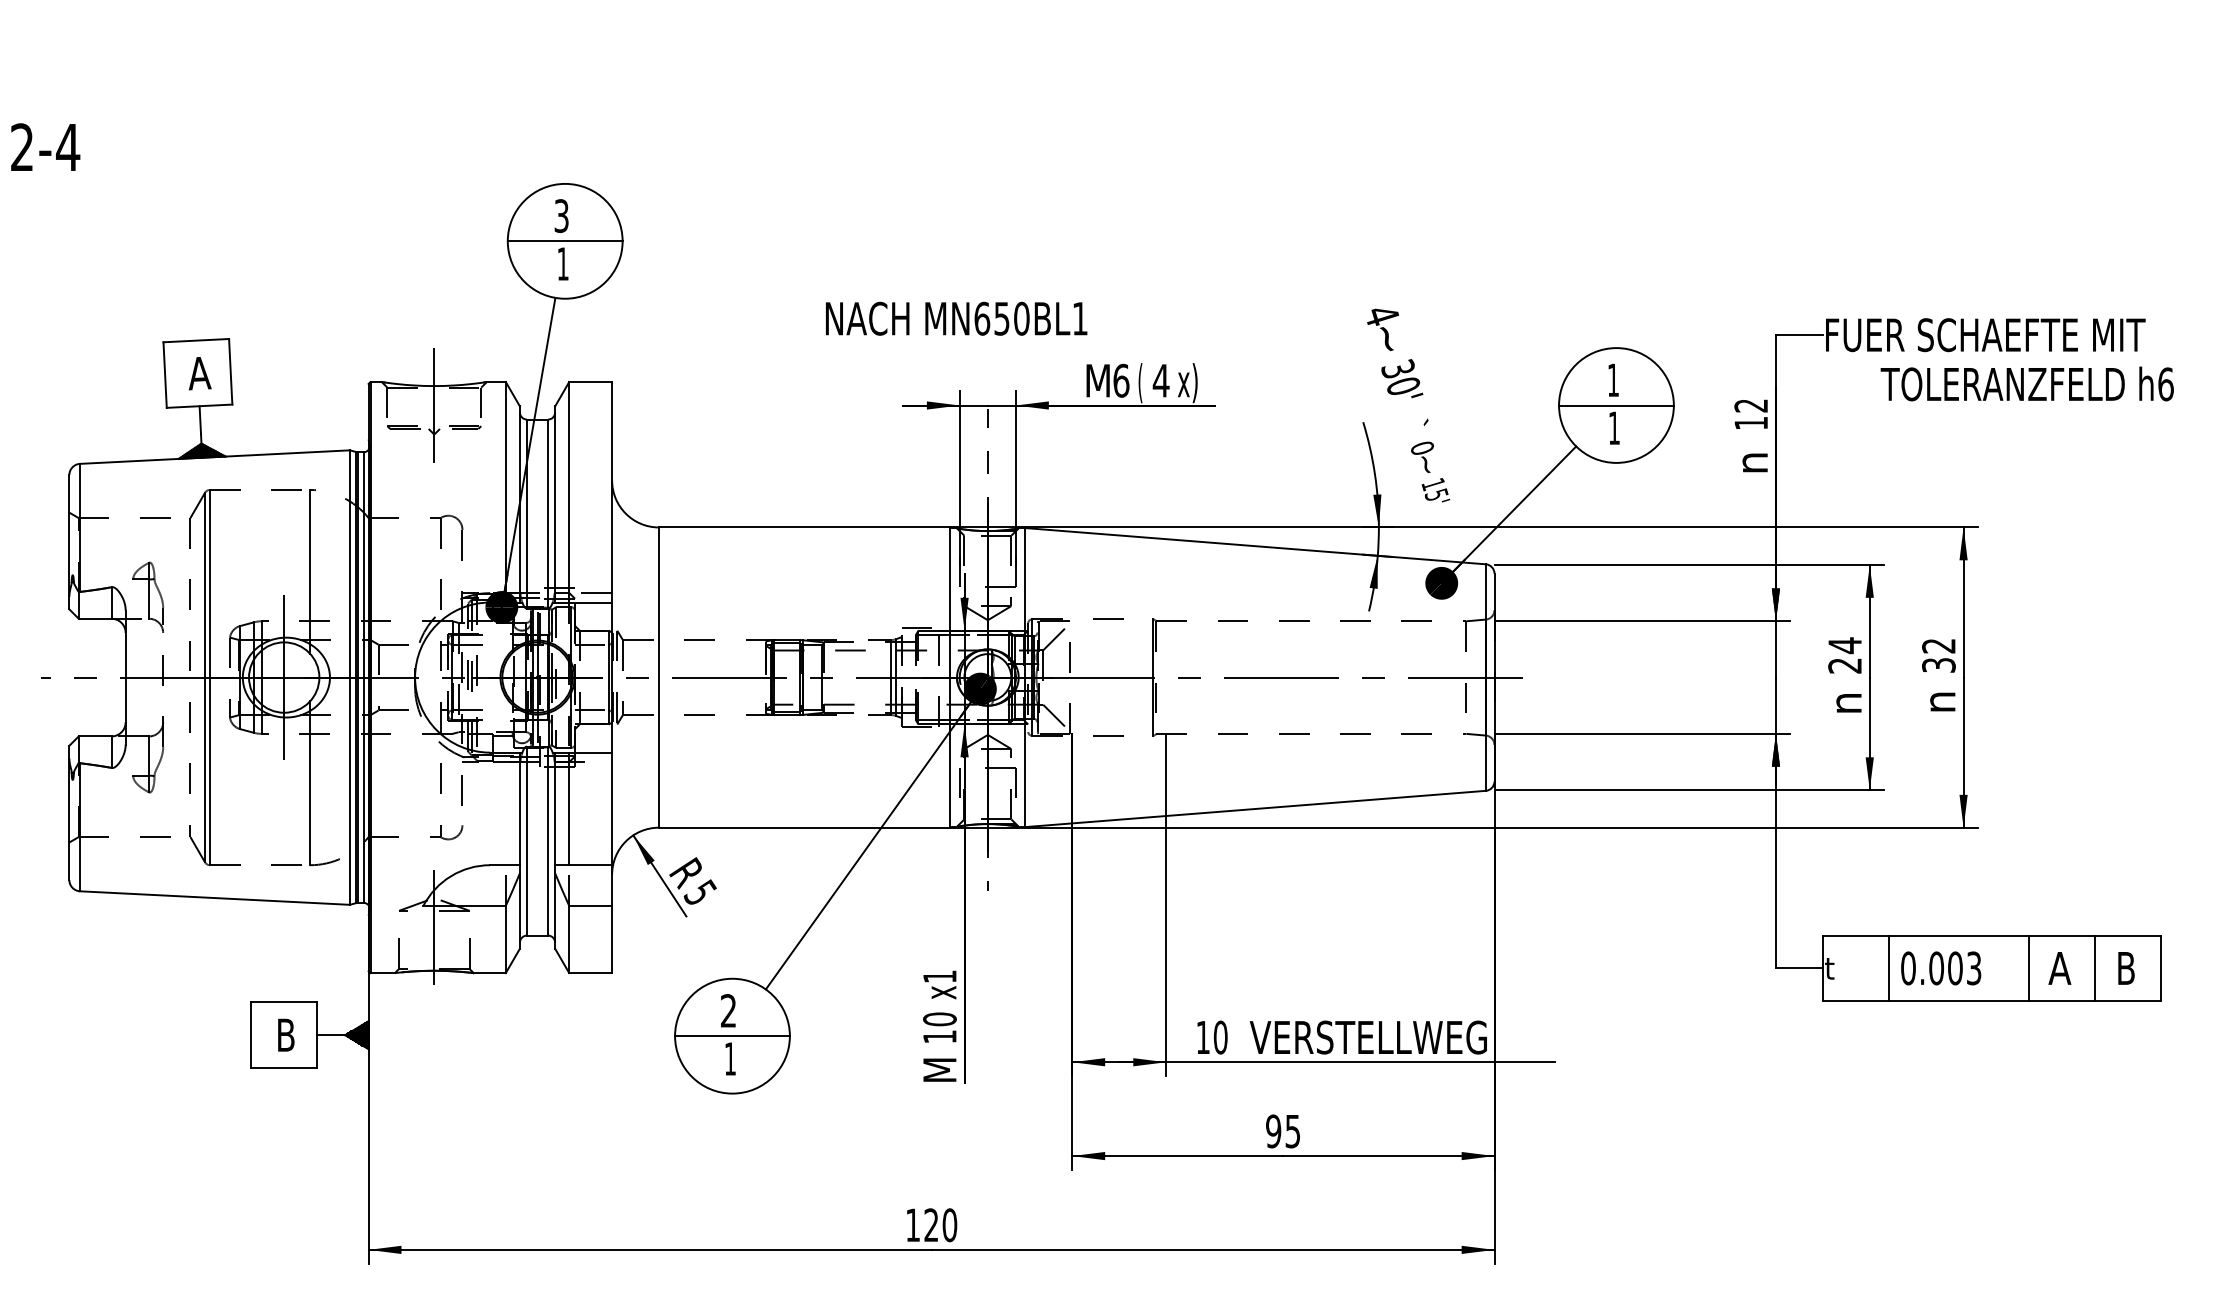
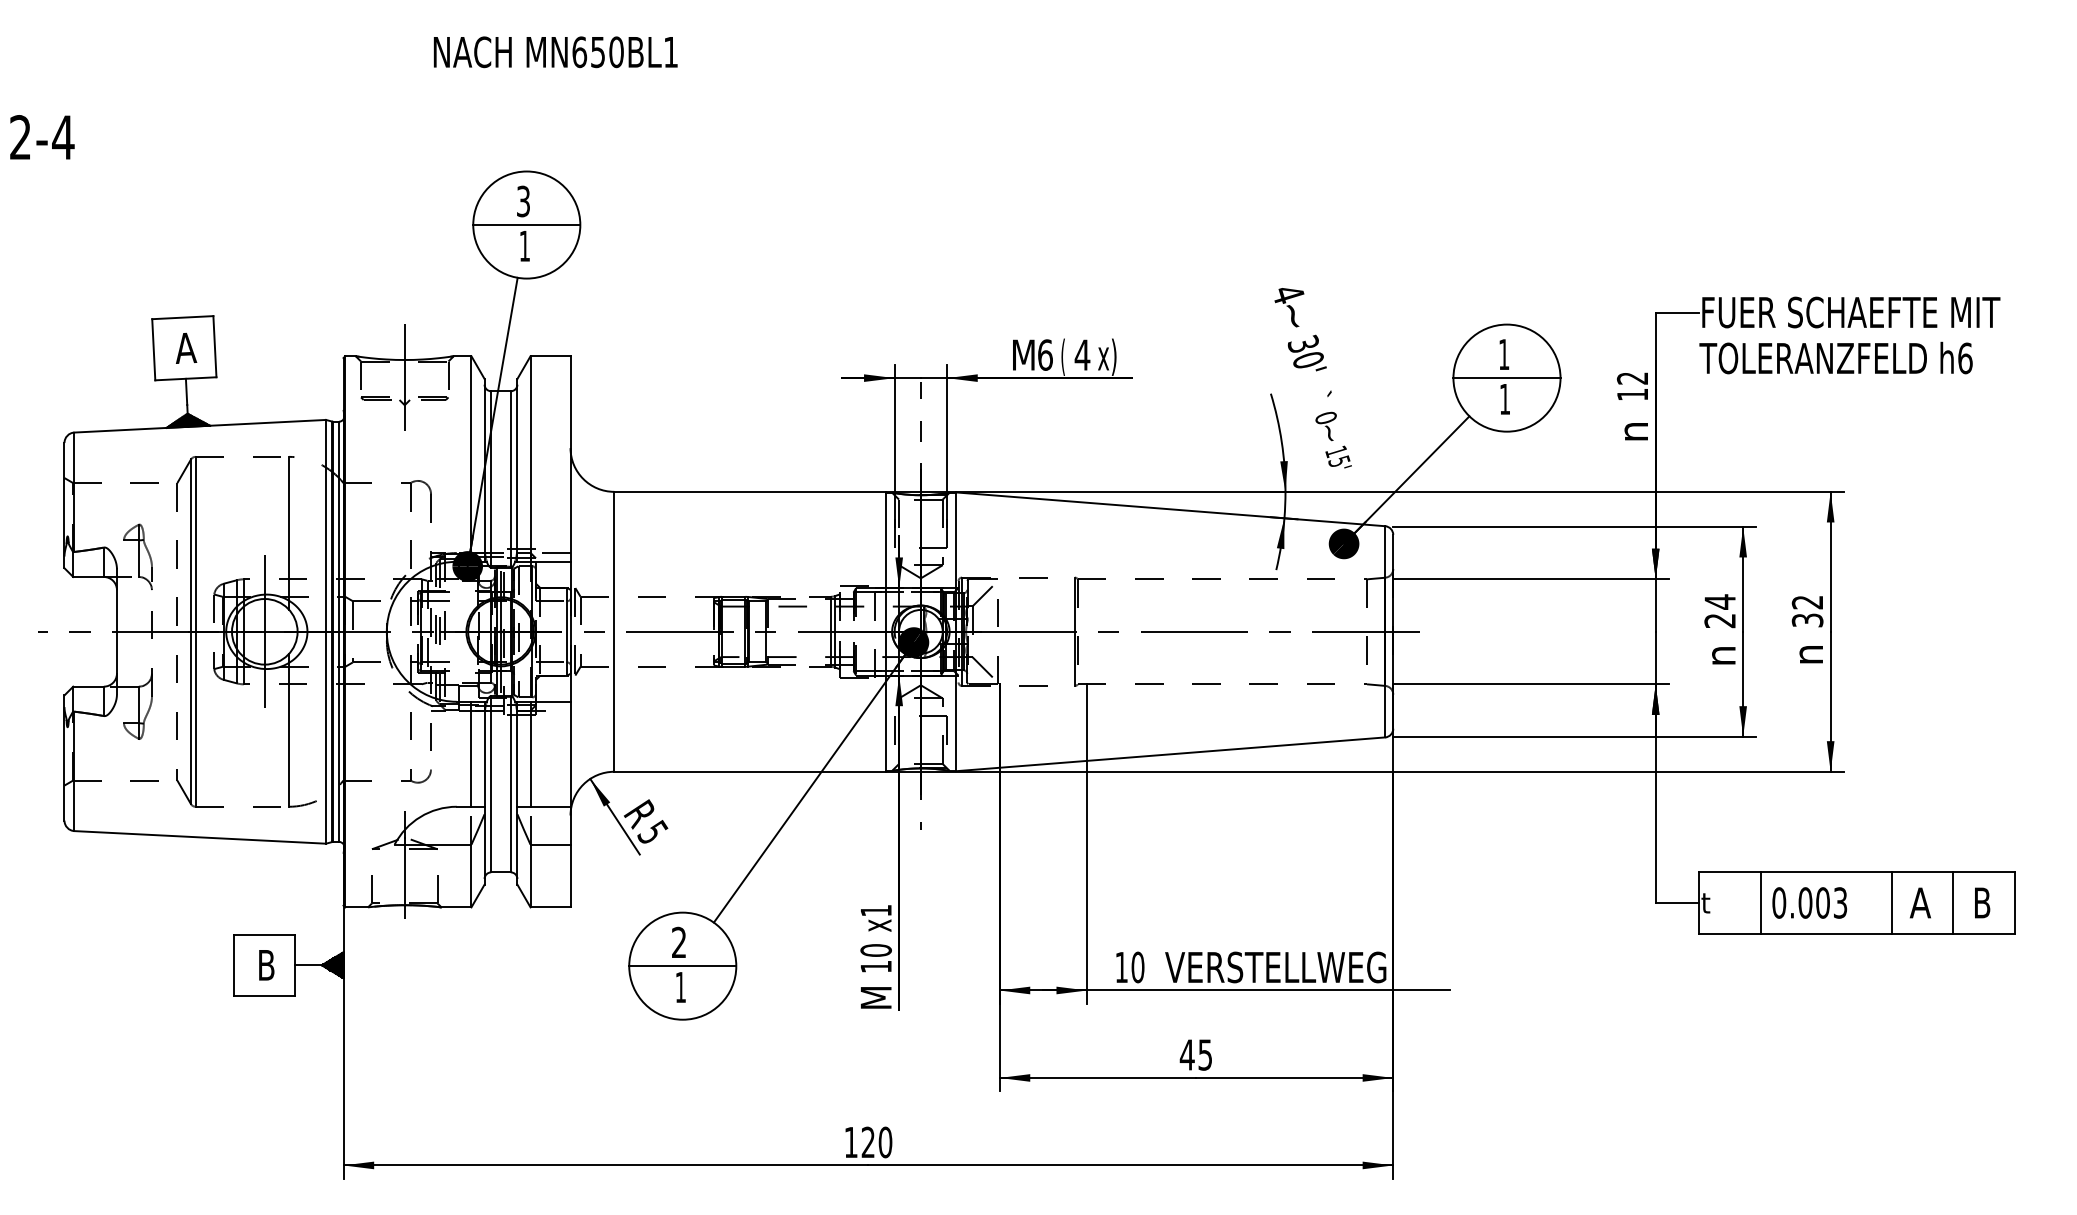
text: (956, 319) -> (555, 52), moved
text: (2026, 383) -> (1835, 357), moved
line: (505, 808) -> (471, 753), added
text: (1272, 1130) -> (1186, 1054), 95 -> 45

